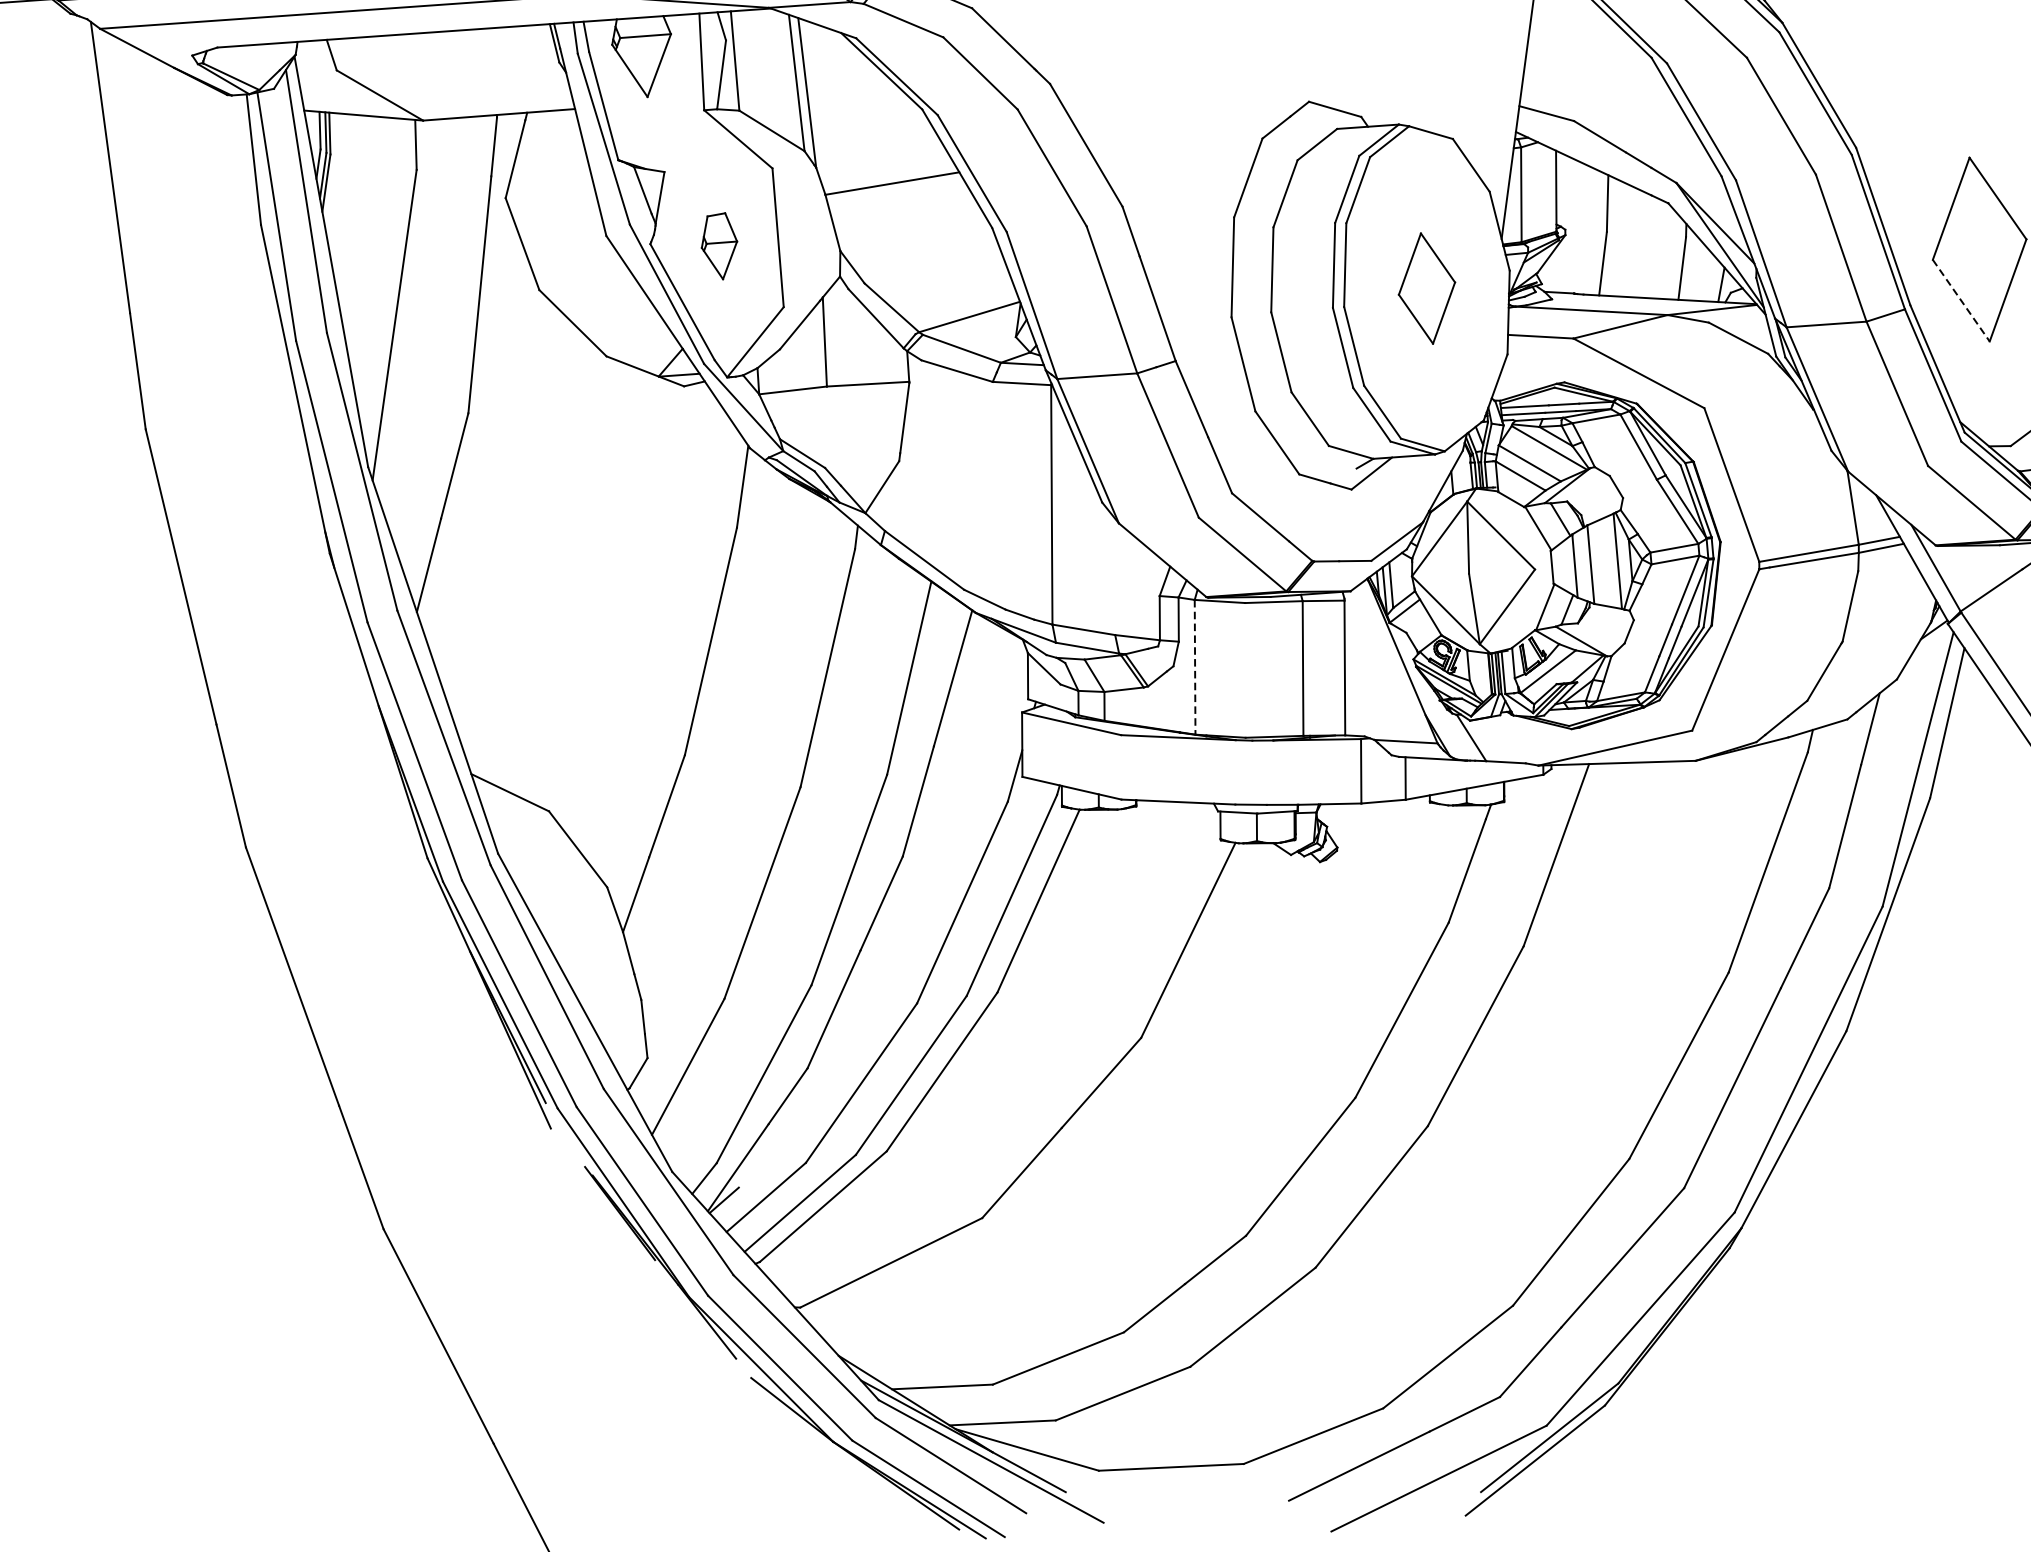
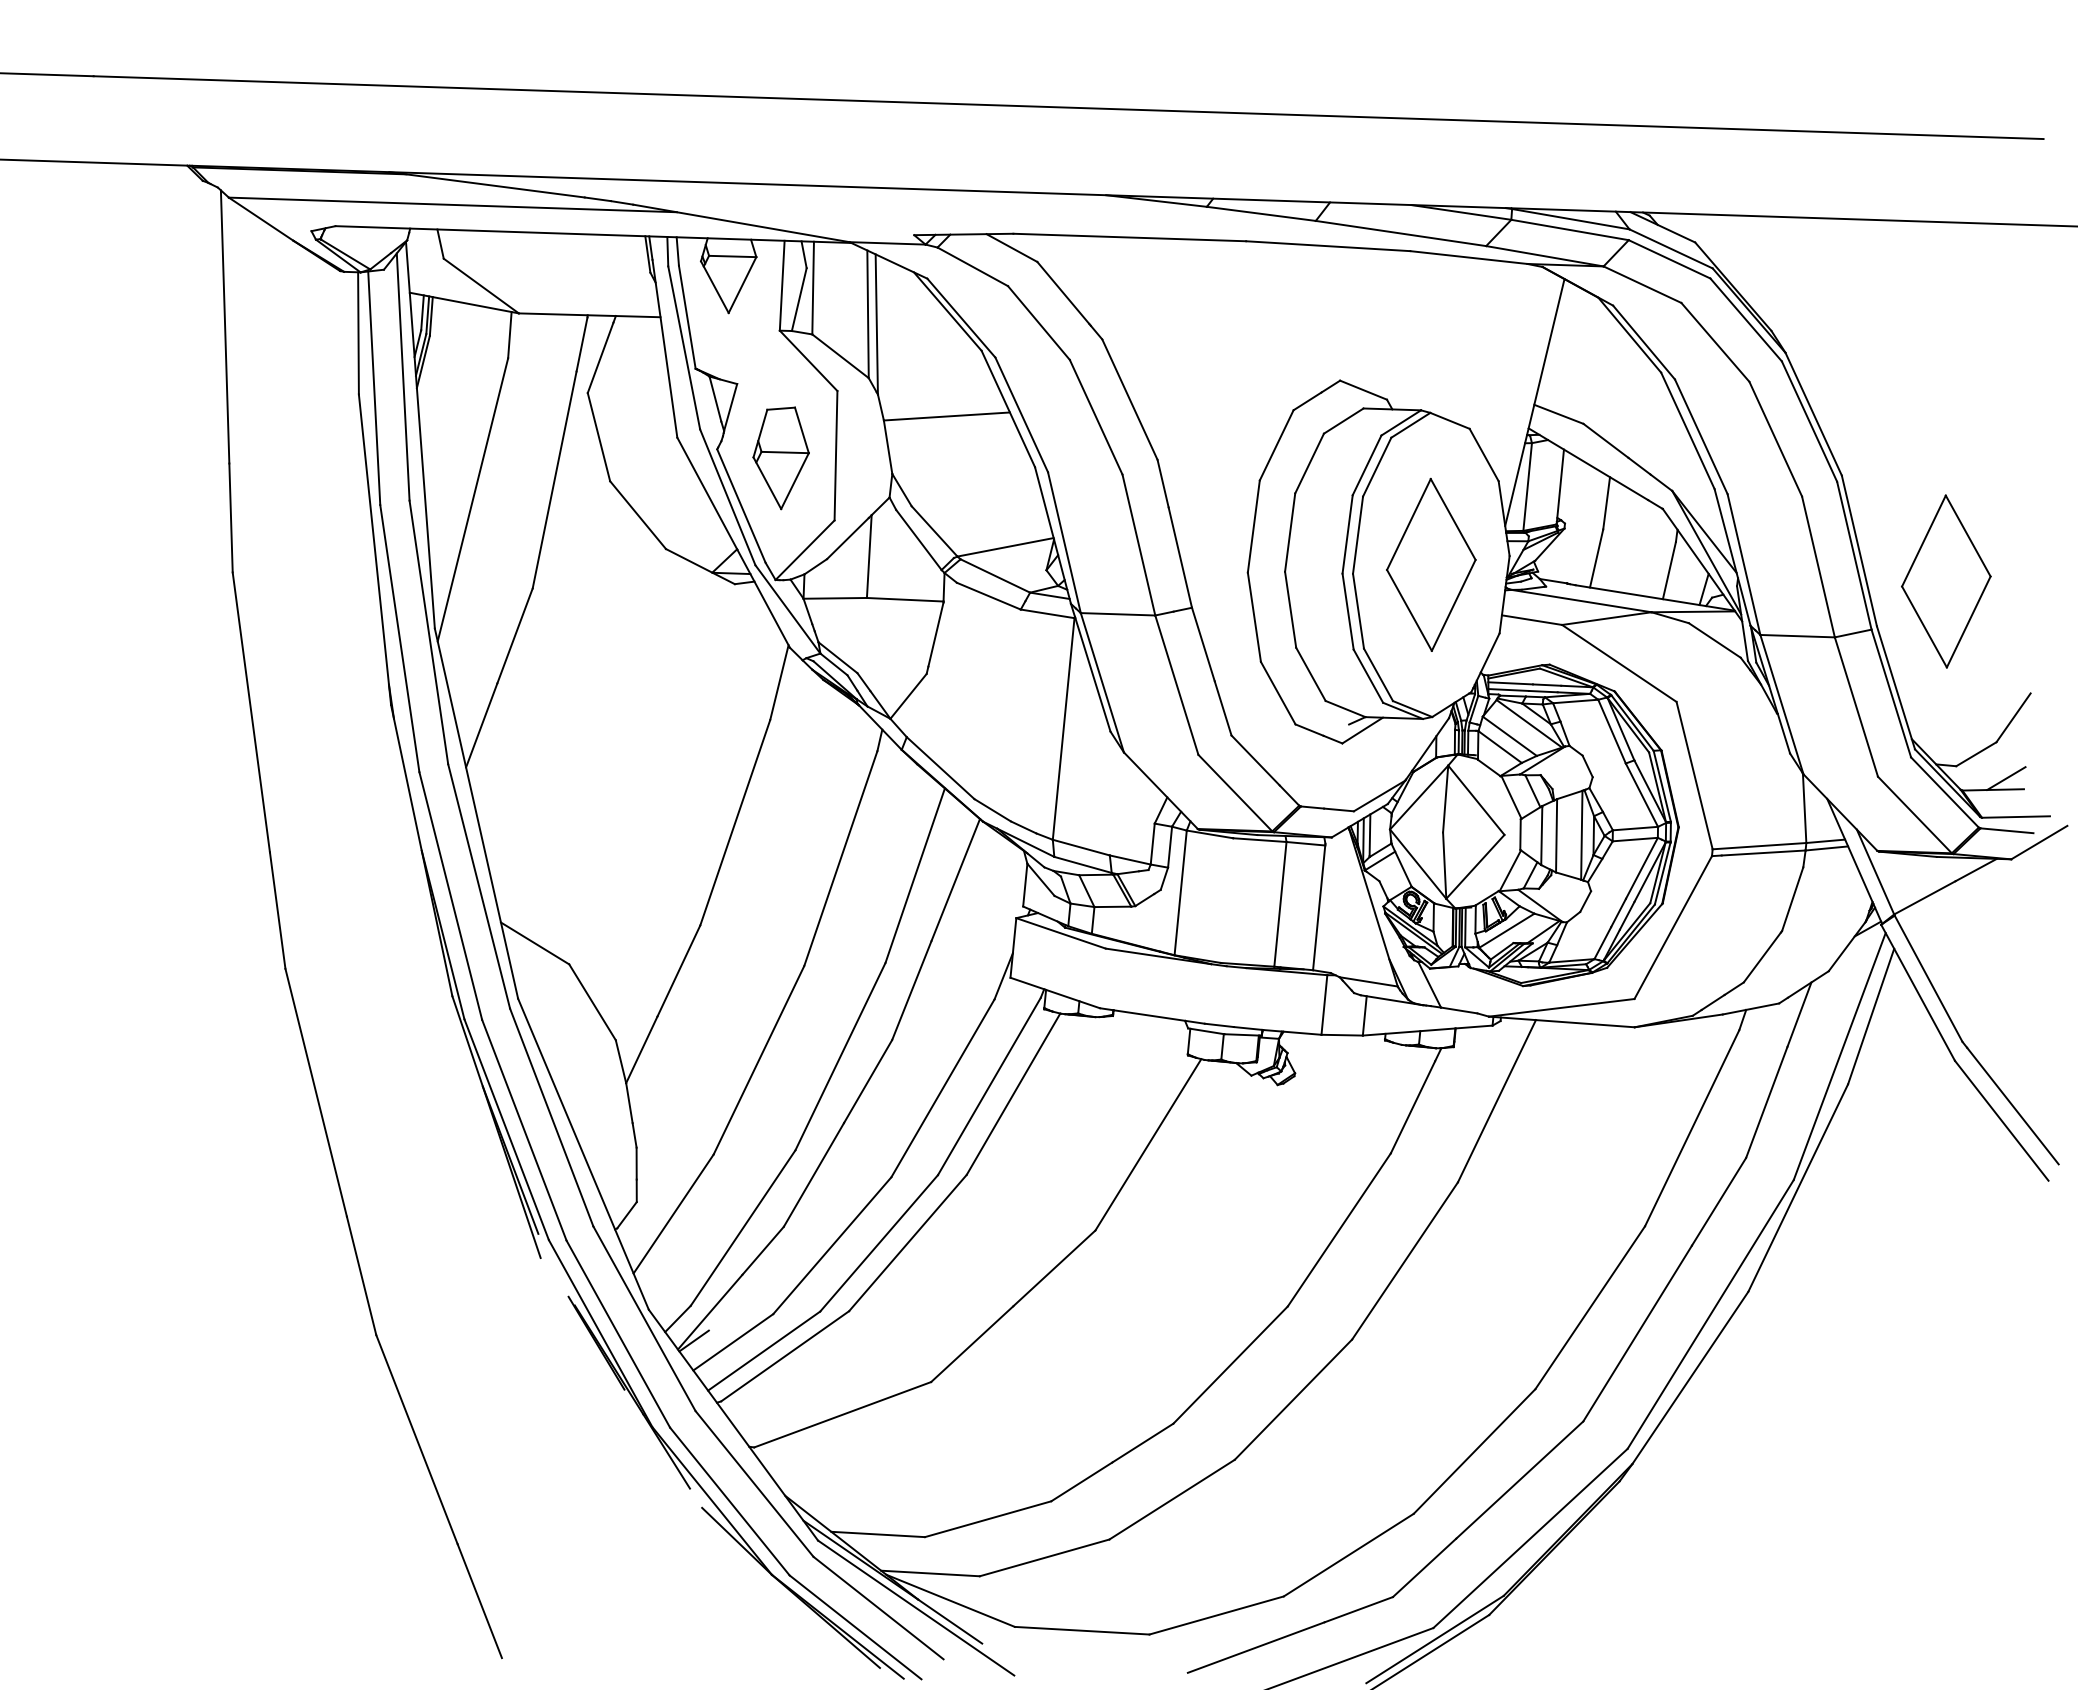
part: (719, 246) -> (780, 458), size x1.67
part: (1427, 288) -> (1431, 564), size x1.67
line: (1961, 301) -> (1924, 627), dashed -> solid
line: (1194, 666) -> (1180, 892), dashed -> solid

